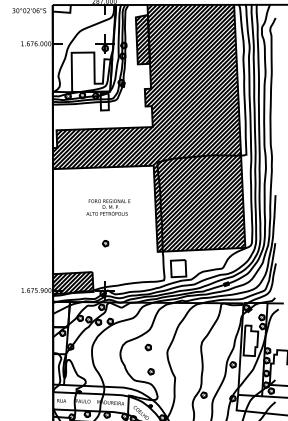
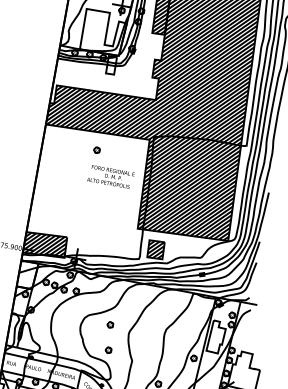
text: (108, 207) -> (110, 176), moved
part: (105, 243) -> (96, 150), moved
hatch: (178, 268) -> (155, 249), added

